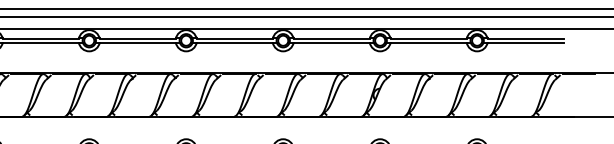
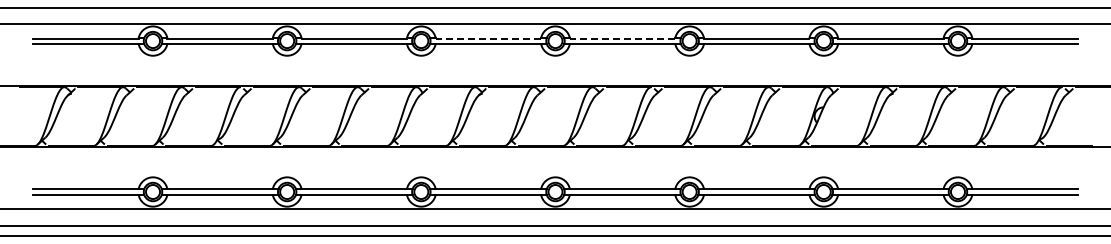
line: (137, 38) -> (488, 38), solid -> dashed
line: (234, 38) -> (622, 38), solid -> dashed

